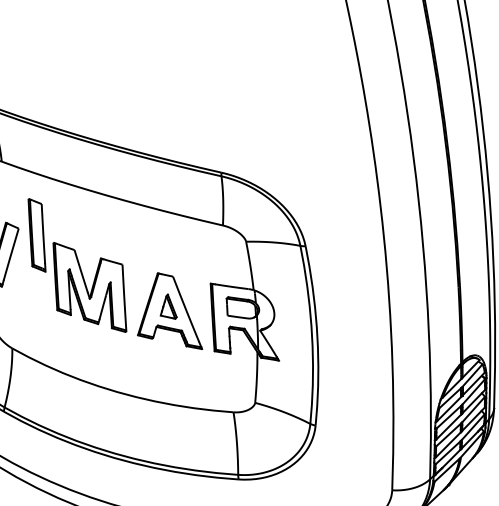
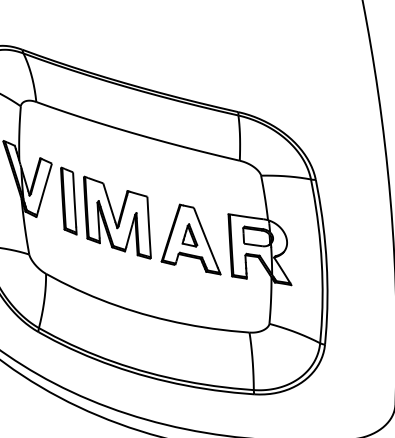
part: (36, 235) -> (68, 201), moved

